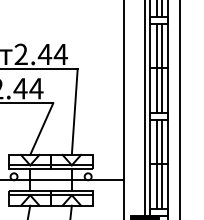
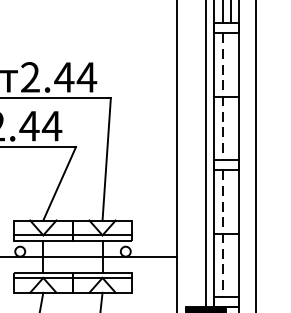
line: (162, 67) -> (231, 95), removed
line: (156, 68) -> (223, 97), solid -> dashed
line: (162, 163) -> (231, 232), removed
line: (156, 164) -> (223, 234), solid -> dashed

